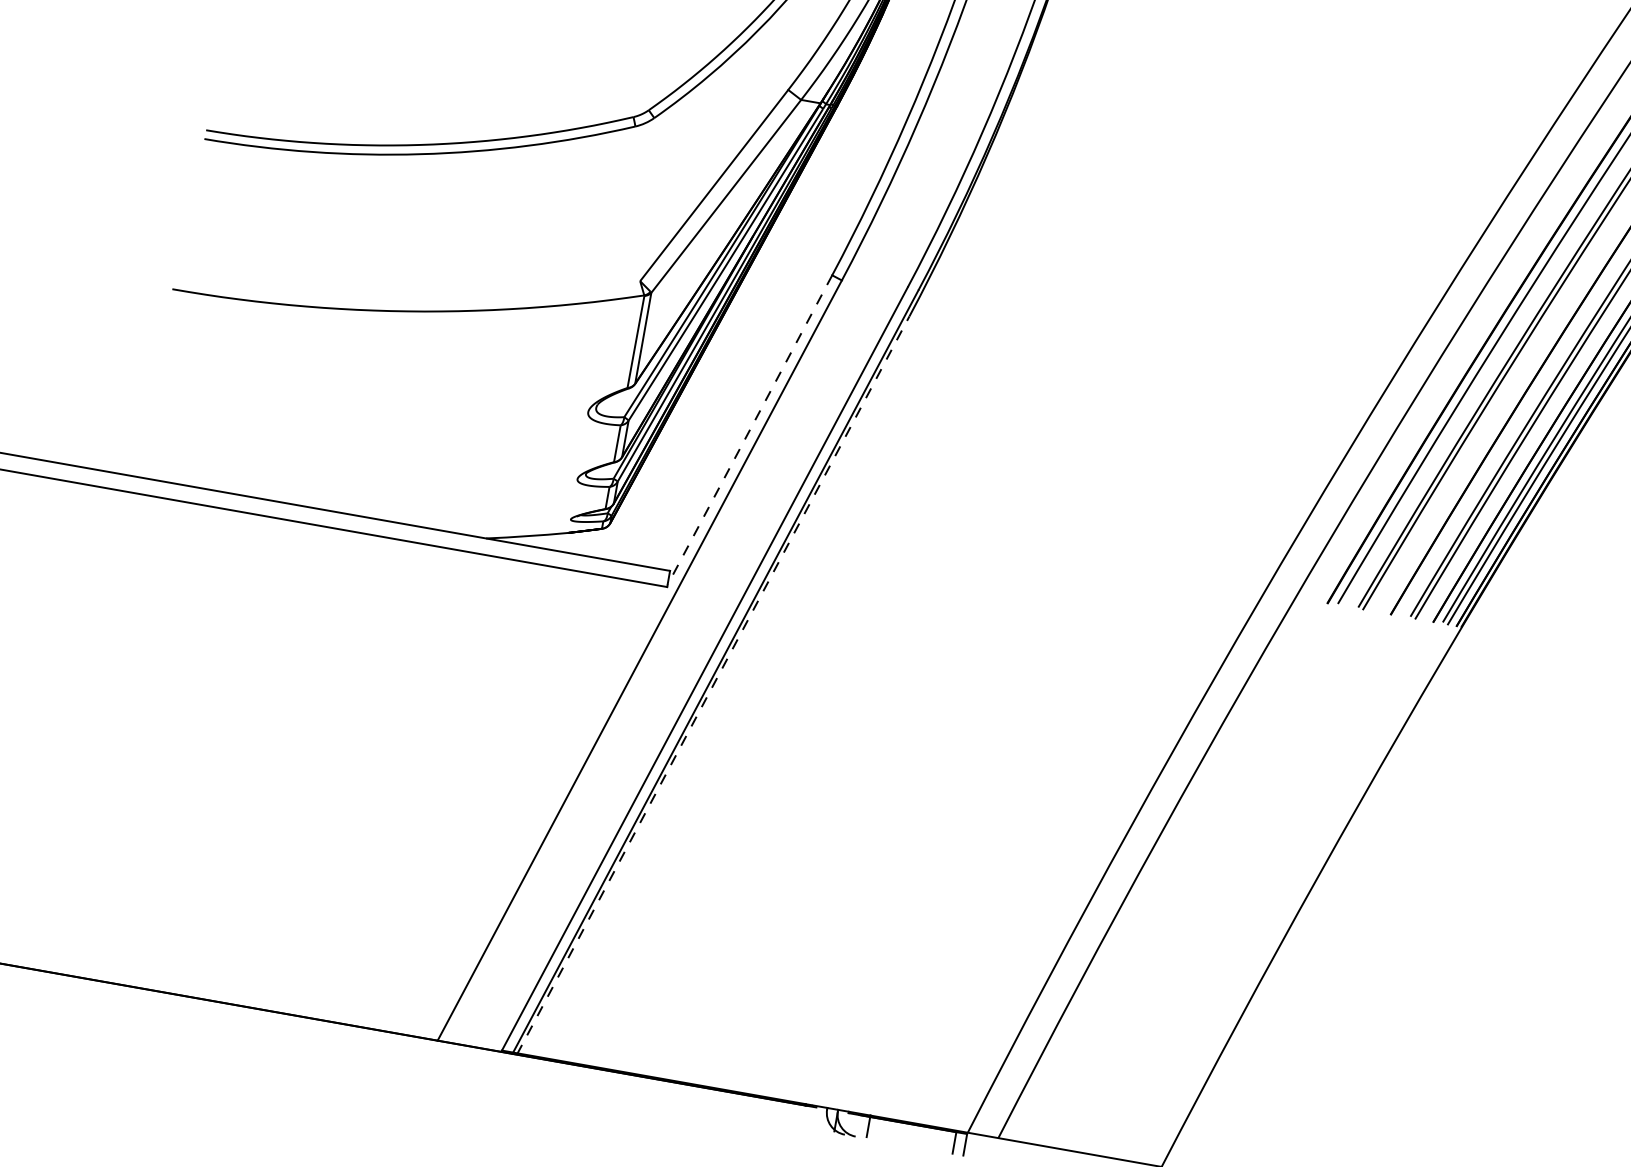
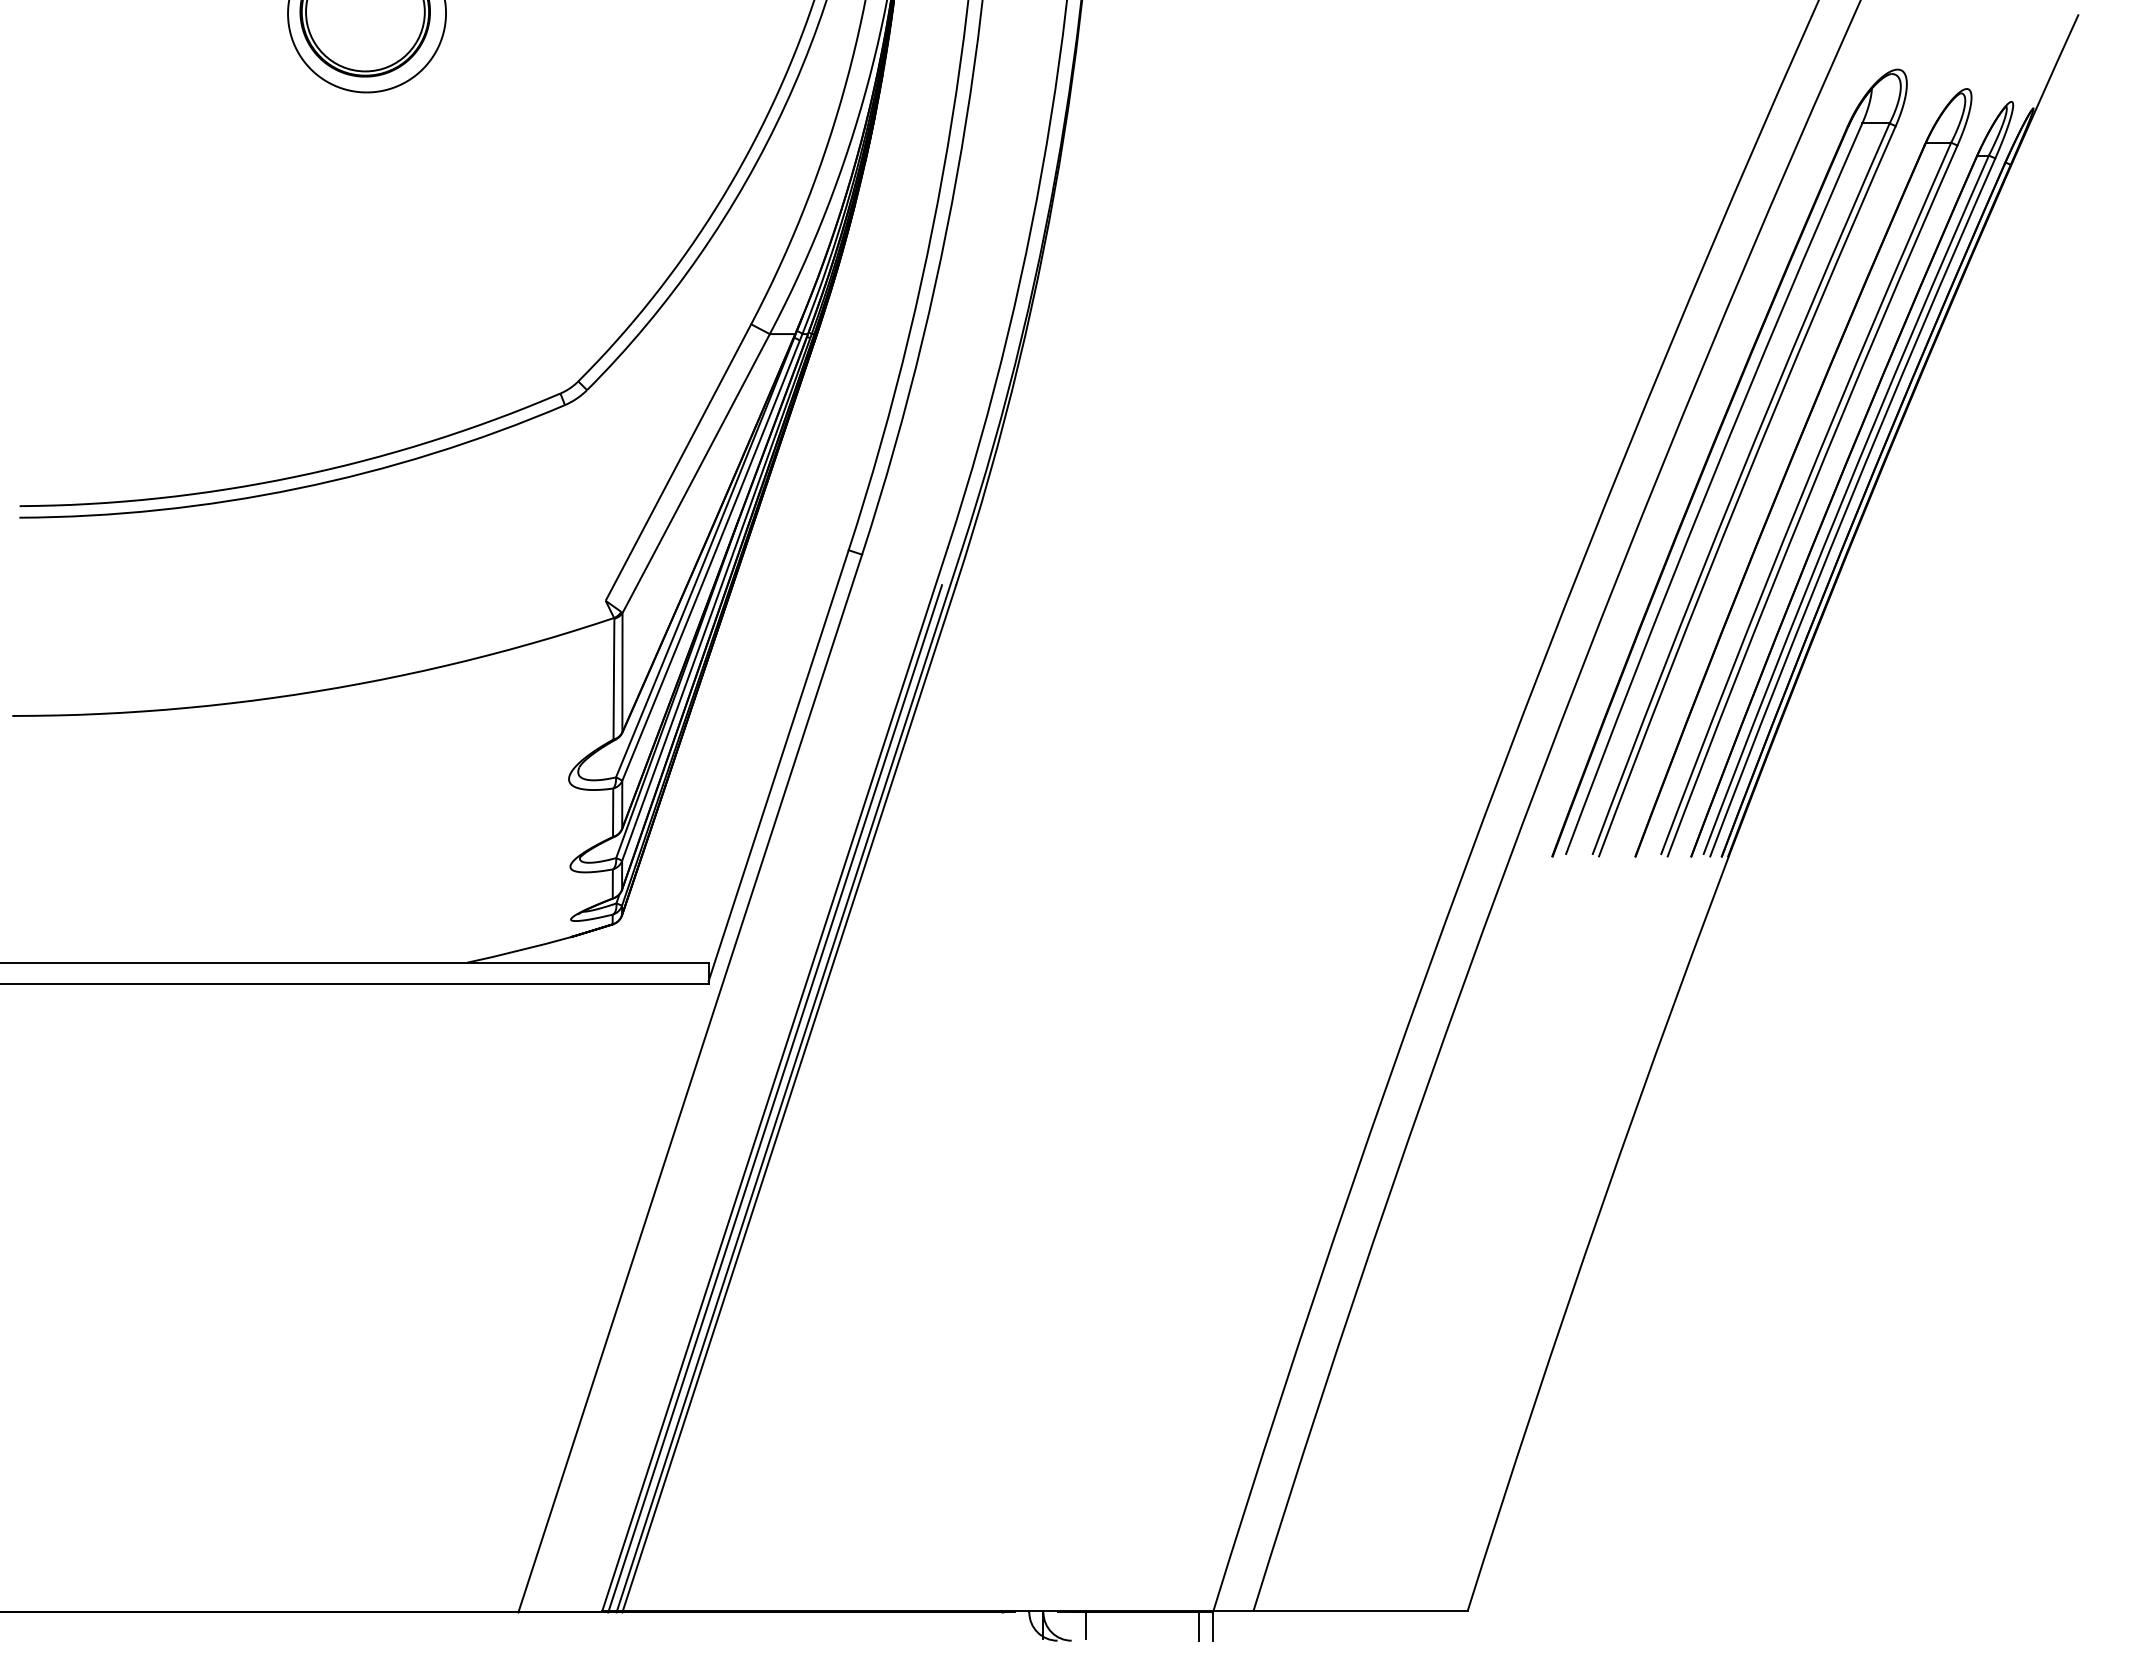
line: (749, 429) -> (778, 765), dashed -> solid
line: (702, 683) -> (775, 1098), added
line: (713, 685) -> (789, 1098), dashed -> solid

